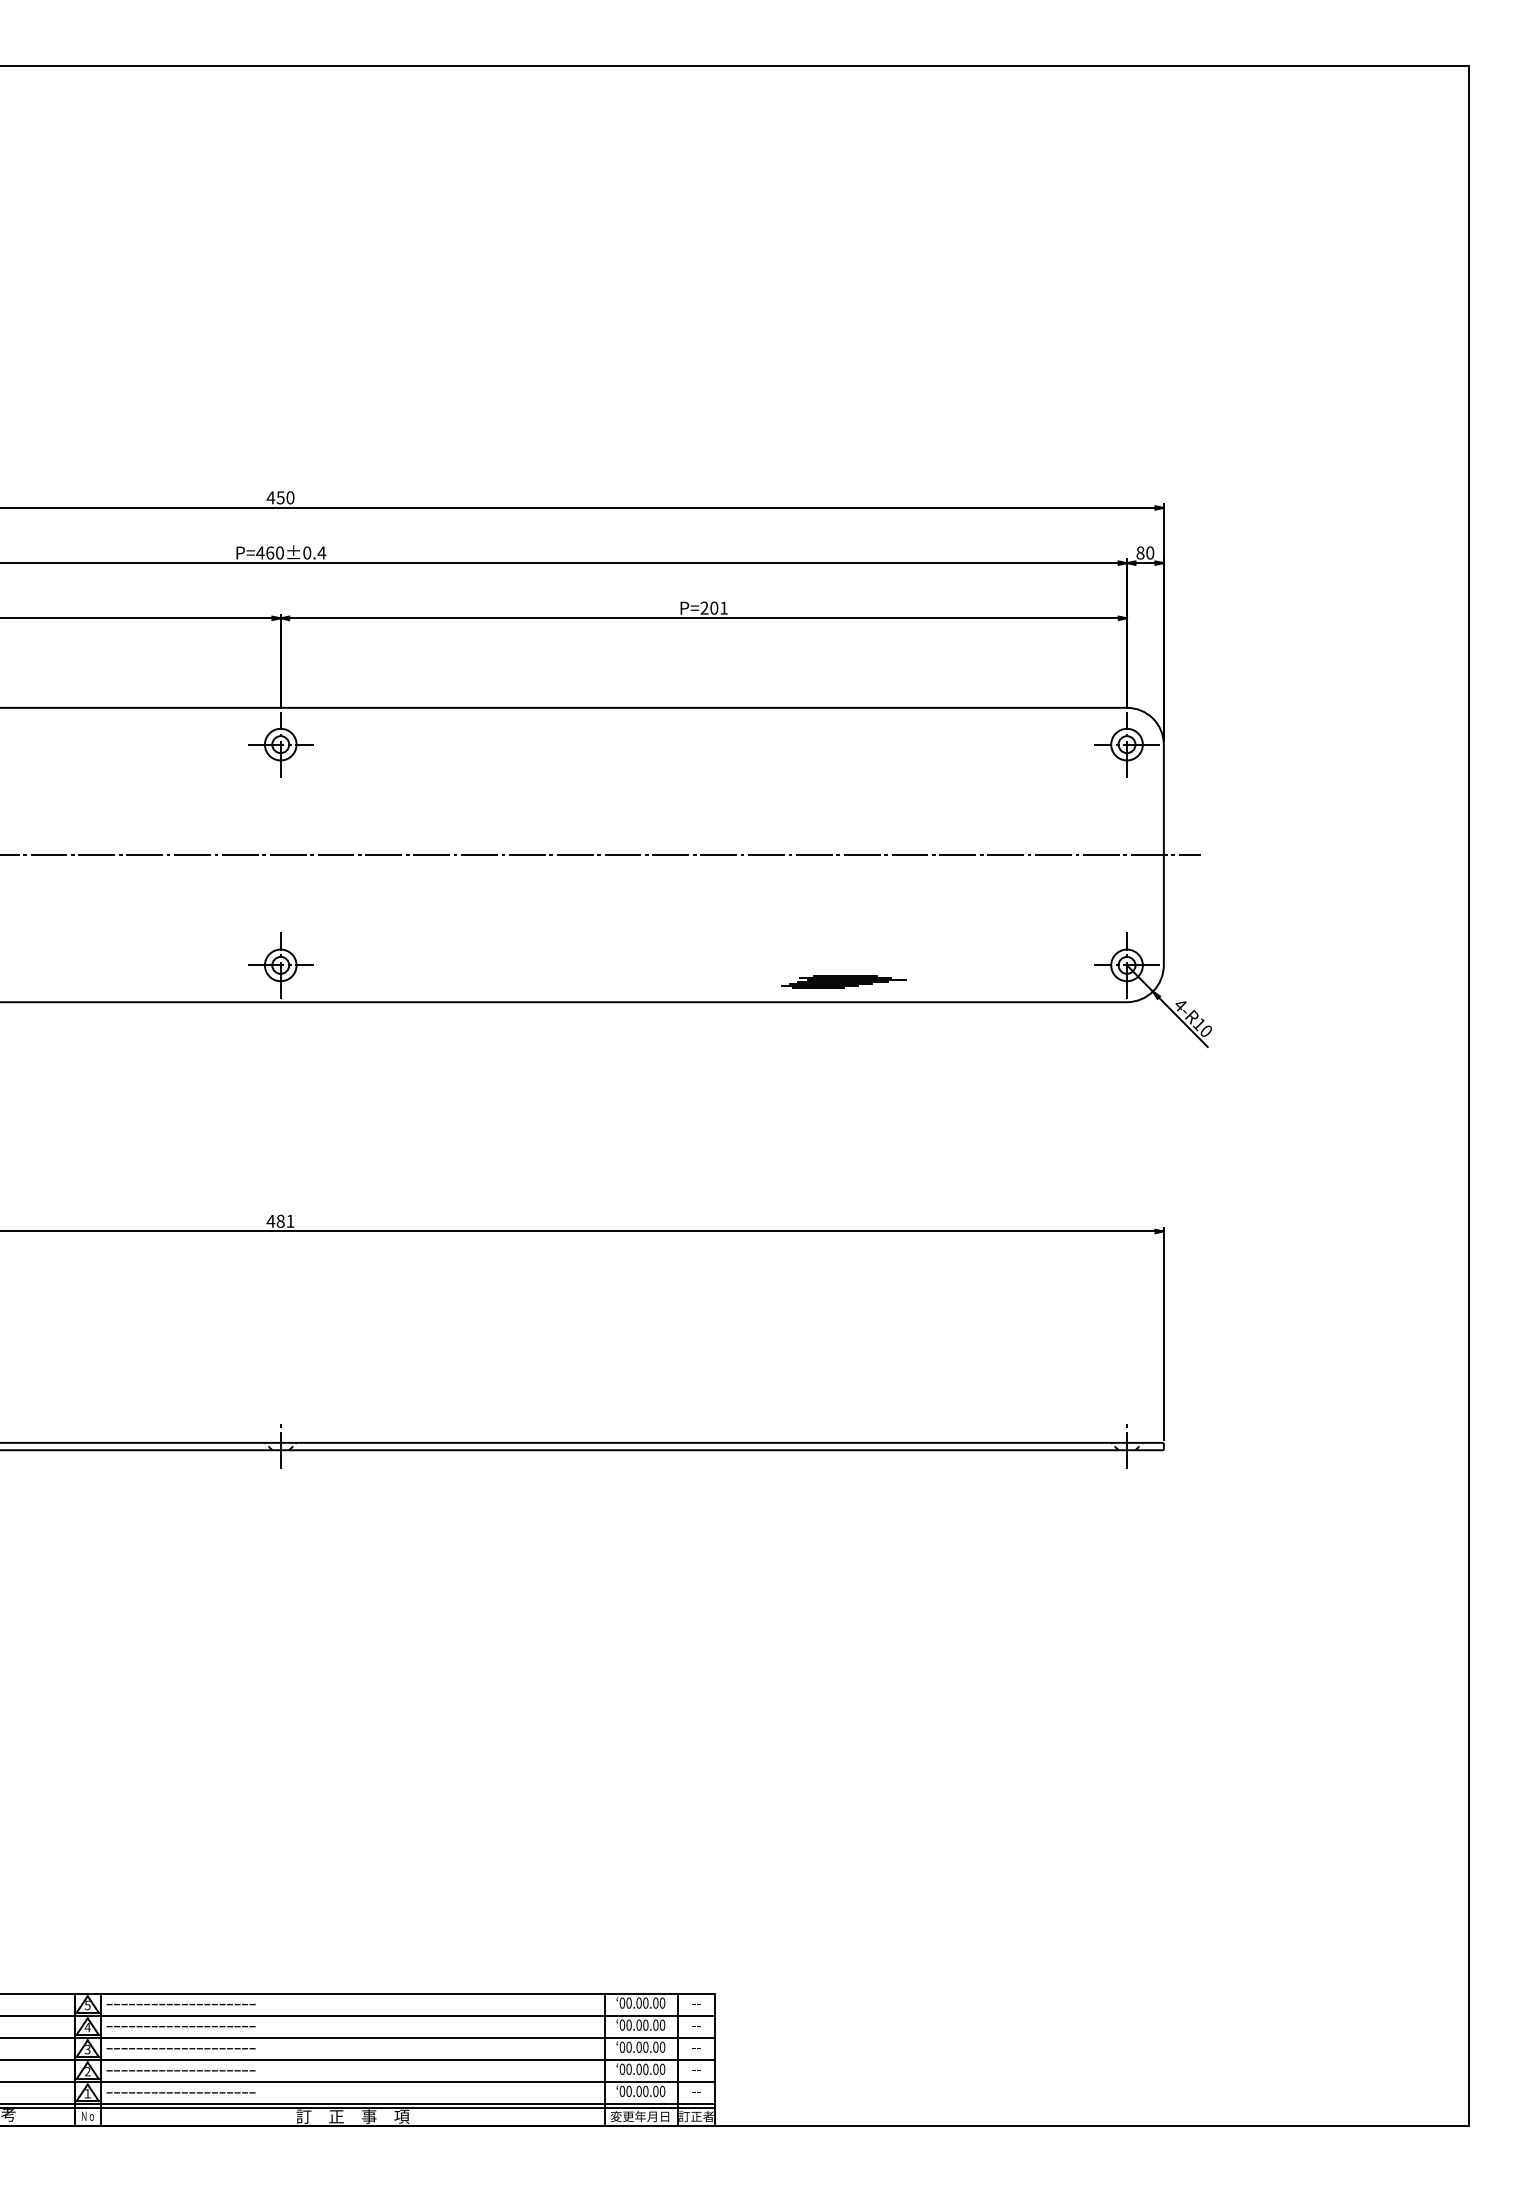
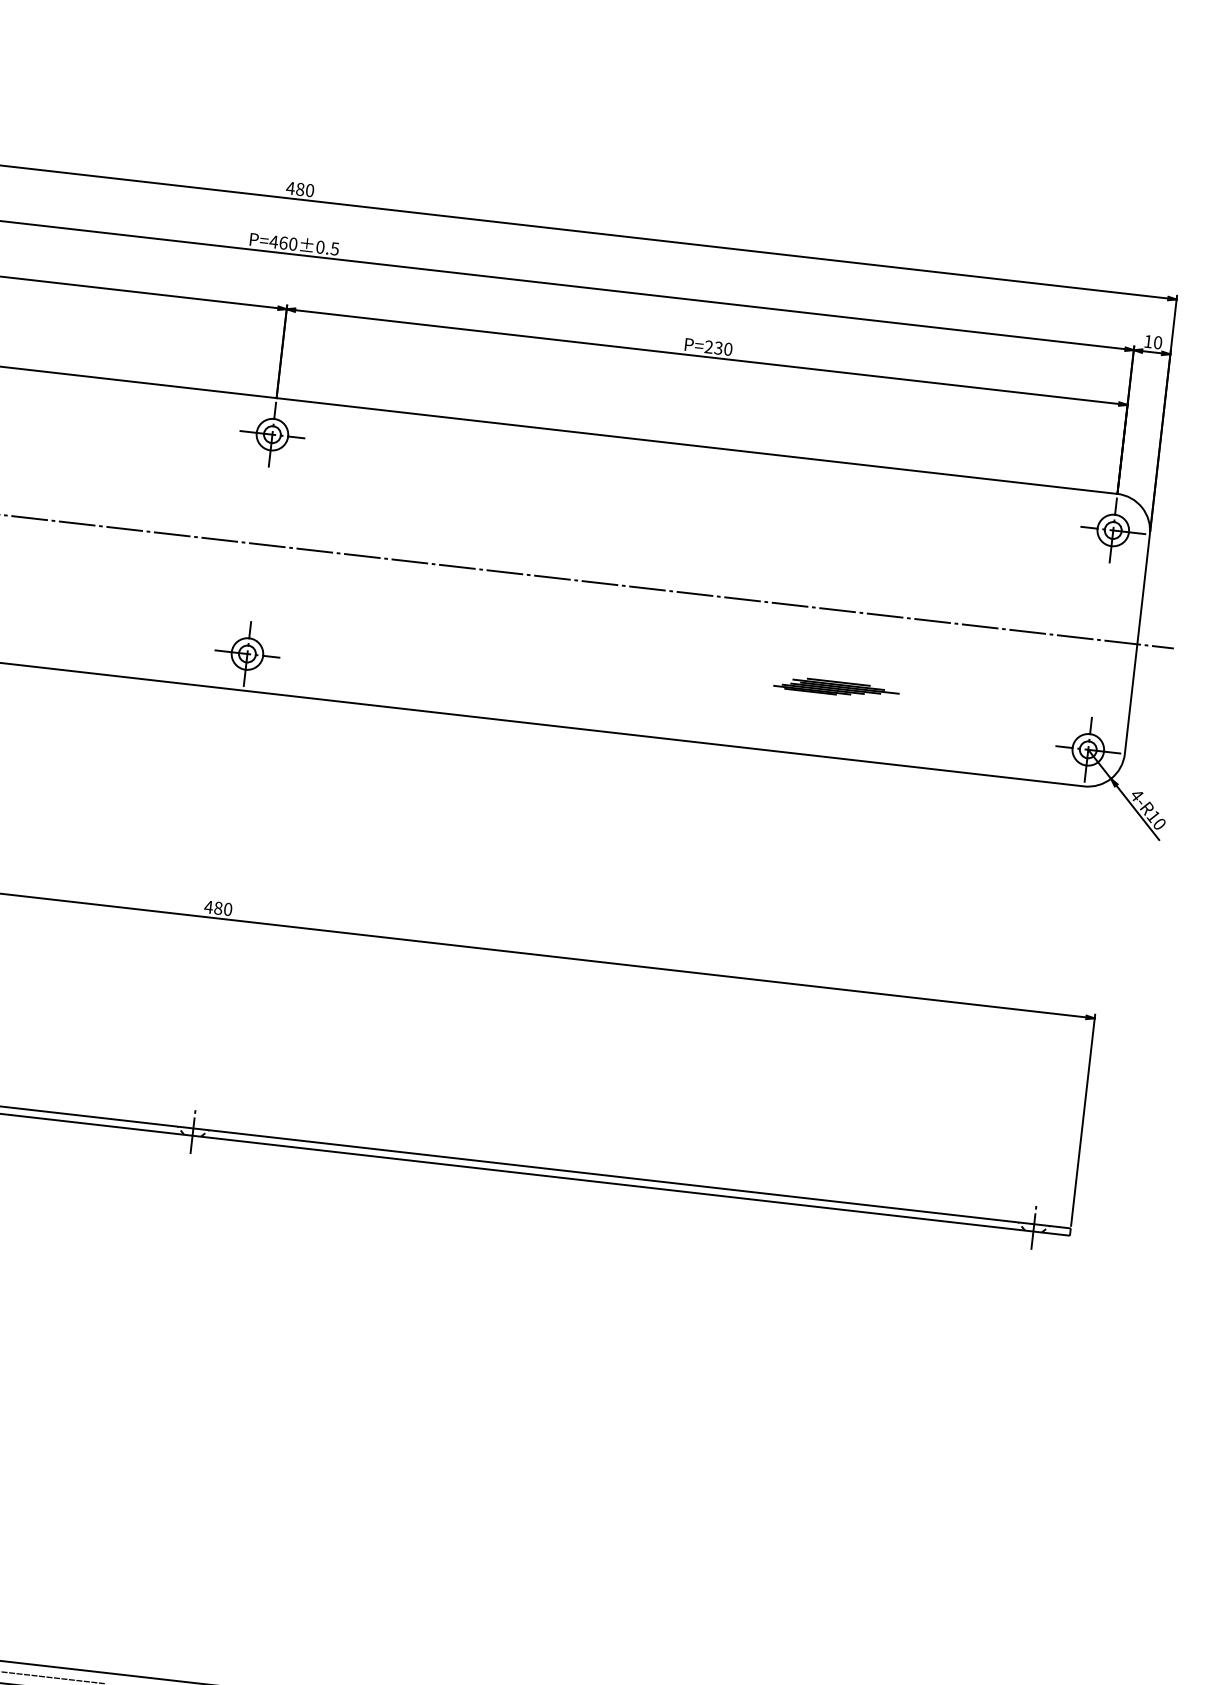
text: (280, 497) -> (300, 189), 450 -> 480
text: (321, 552) -> (334, 248), P=460±0.4 -> P=460±0.5
text: (1140, 552) -> (1148, 341), 80 -> 10
text: (719, 607) -> (723, 348), P=201 -> P=230
part: (843, 981) -> (836, 687), moved
text: (290, 1220) -> (228, 908), 481 -> 480

